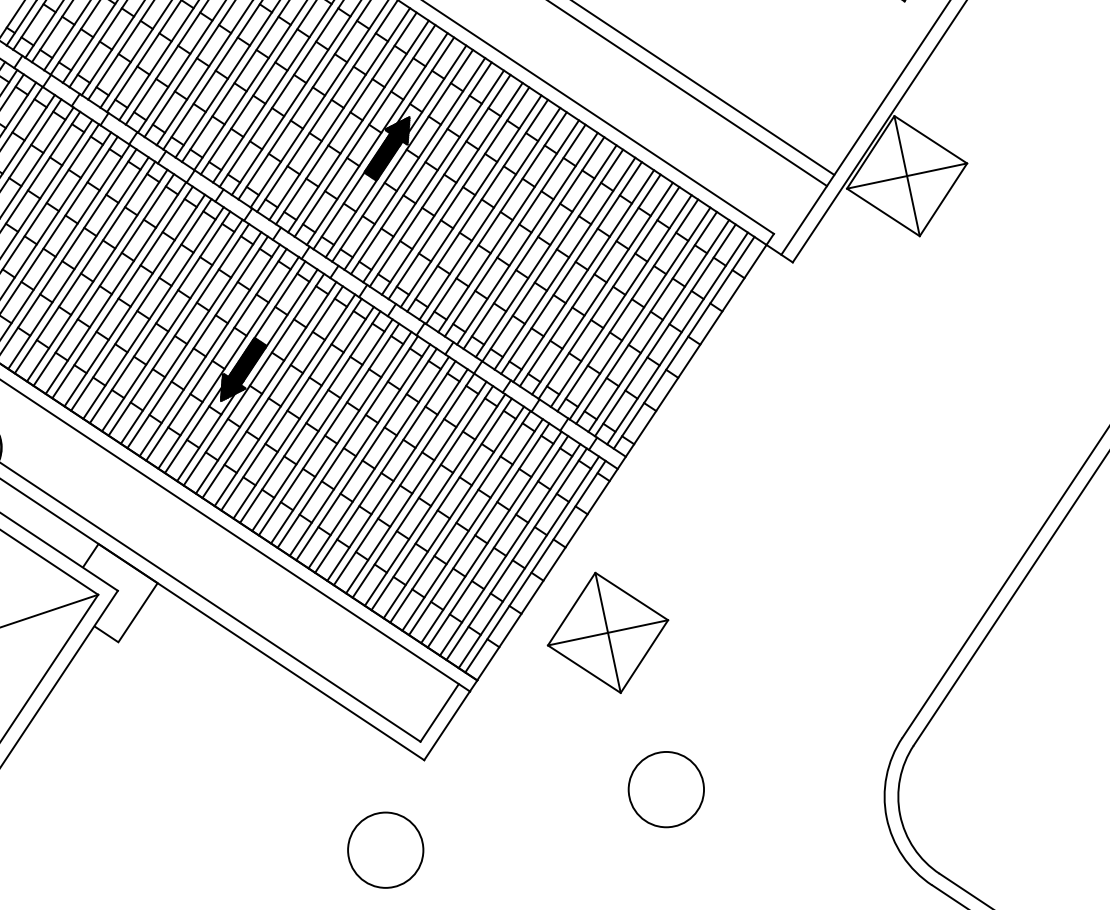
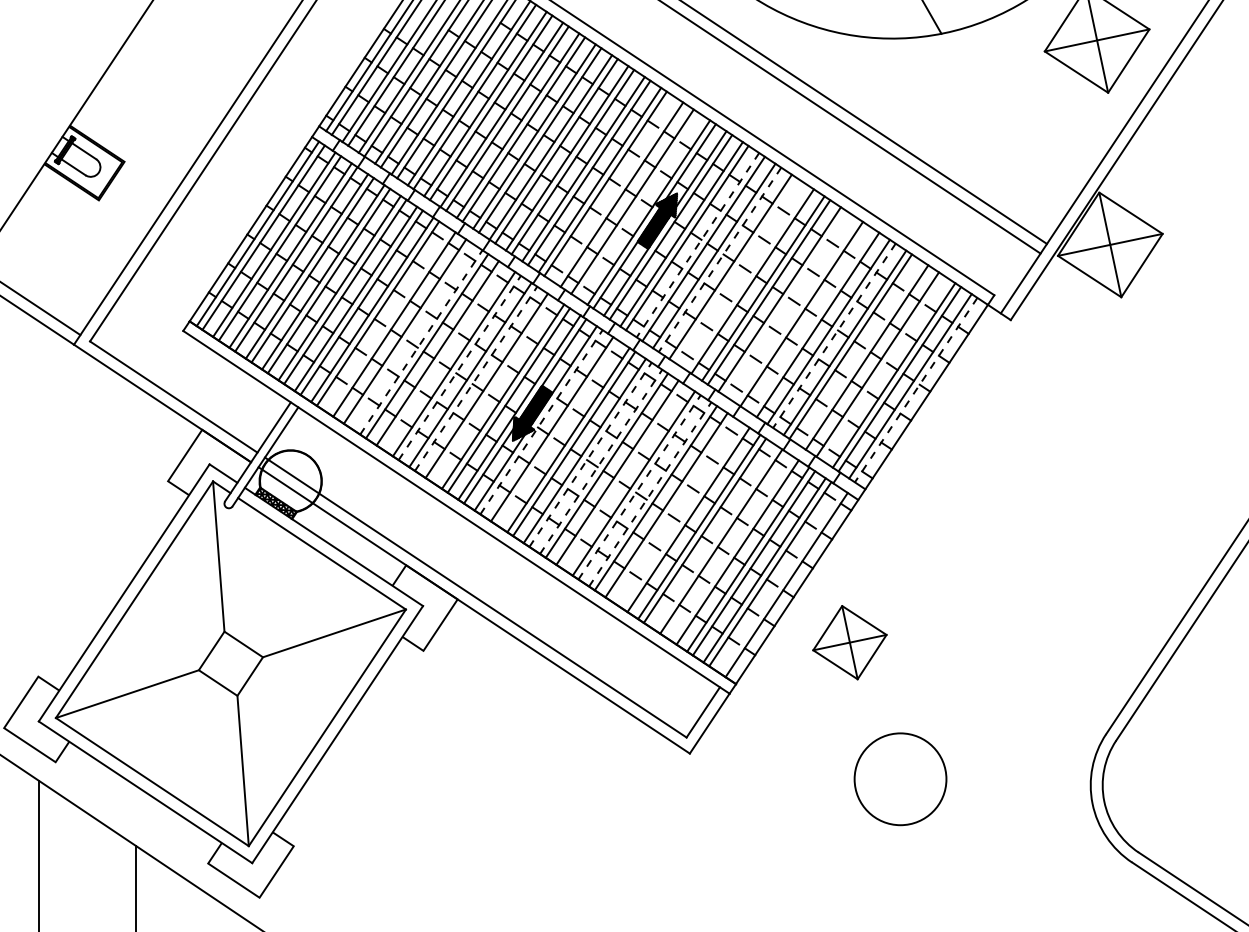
line: (338, 113) -> (615, 190), removed
line: (364, 130) -> (637, 205), removed
line: (433, 176) -> (697, 245), solid -> dashed
line: (459, 192) -> (720, 259), solid -> dashed
line: (477, 205) -> (736, 270), removed
line: (489, 213) -> (746, 277), removed
line: (534, 243) -> (785, 303), removed
line: (545, 251) -> (795, 310), removed
line: (78, 262) -> (388, 320), removed
line: (565, 262) -> (812, 320), removed
line: (103, 280) -> (410, 335), removed
line: (590, 280) -> (834, 335), solid -> dashed
line: (116, 288) -> (421, 342), solid -> dashed
line: (621, 300) -> (861, 353), removed
line: (141, 304) -> (443, 356), removed
line: (159, 316) -> (459, 367), solid -> dashed
line: (646, 318) -> (883, 368), removed
line: (179, 329) -> (476, 378), solid -> dashed
line: (197, 342) -> (492, 389), removed
line: (684, 343) -> (916, 390), solid -> dashed
line: (253, 380) -> (541, 422), solid -> dashed
line: (272, 391) -> (557, 432), removed
line: (310, 416) -> (590, 454), solid -> dashed
line: (322, 424) -> (601, 461), solid -> dashed
line: (348, 442) -> (623, 476), removed
line: (366, 454) -> (639, 487), solid -> dashed
line: (379, 462) -> (650, 494), solid -> dashed
line: (404, 478) -> (672, 508), removed
line: (415, 487) -> (682, 516), removed
line: (453, 512) -> (715, 537), removed
line: (472, 524) -> (731, 548), removed
line: (528, 562) -> (780, 581), removed
part: (607, 632) -> (849, 642), size x0.7
circle: (666, 788) -> (900, 778), size x1.4
circle: (384, 849) -> (655, 831), removed

